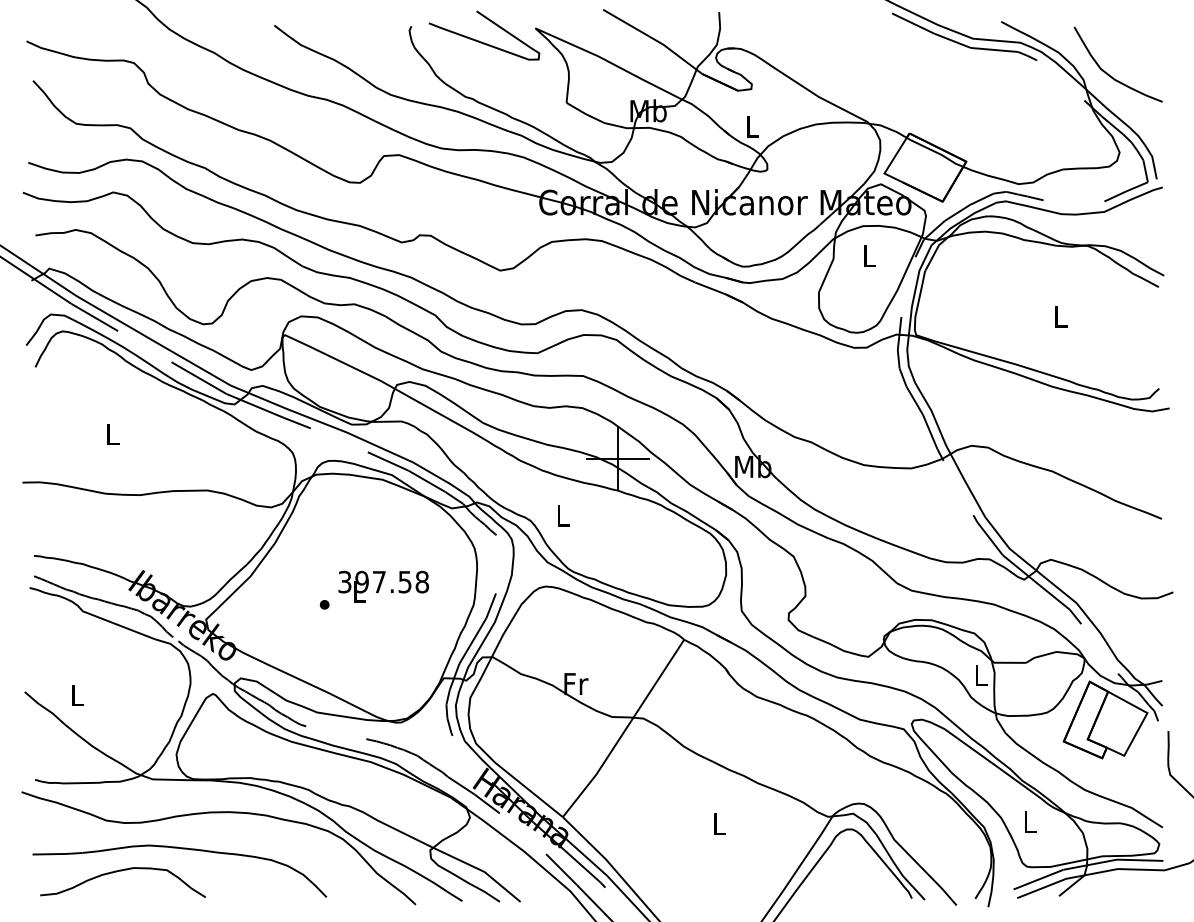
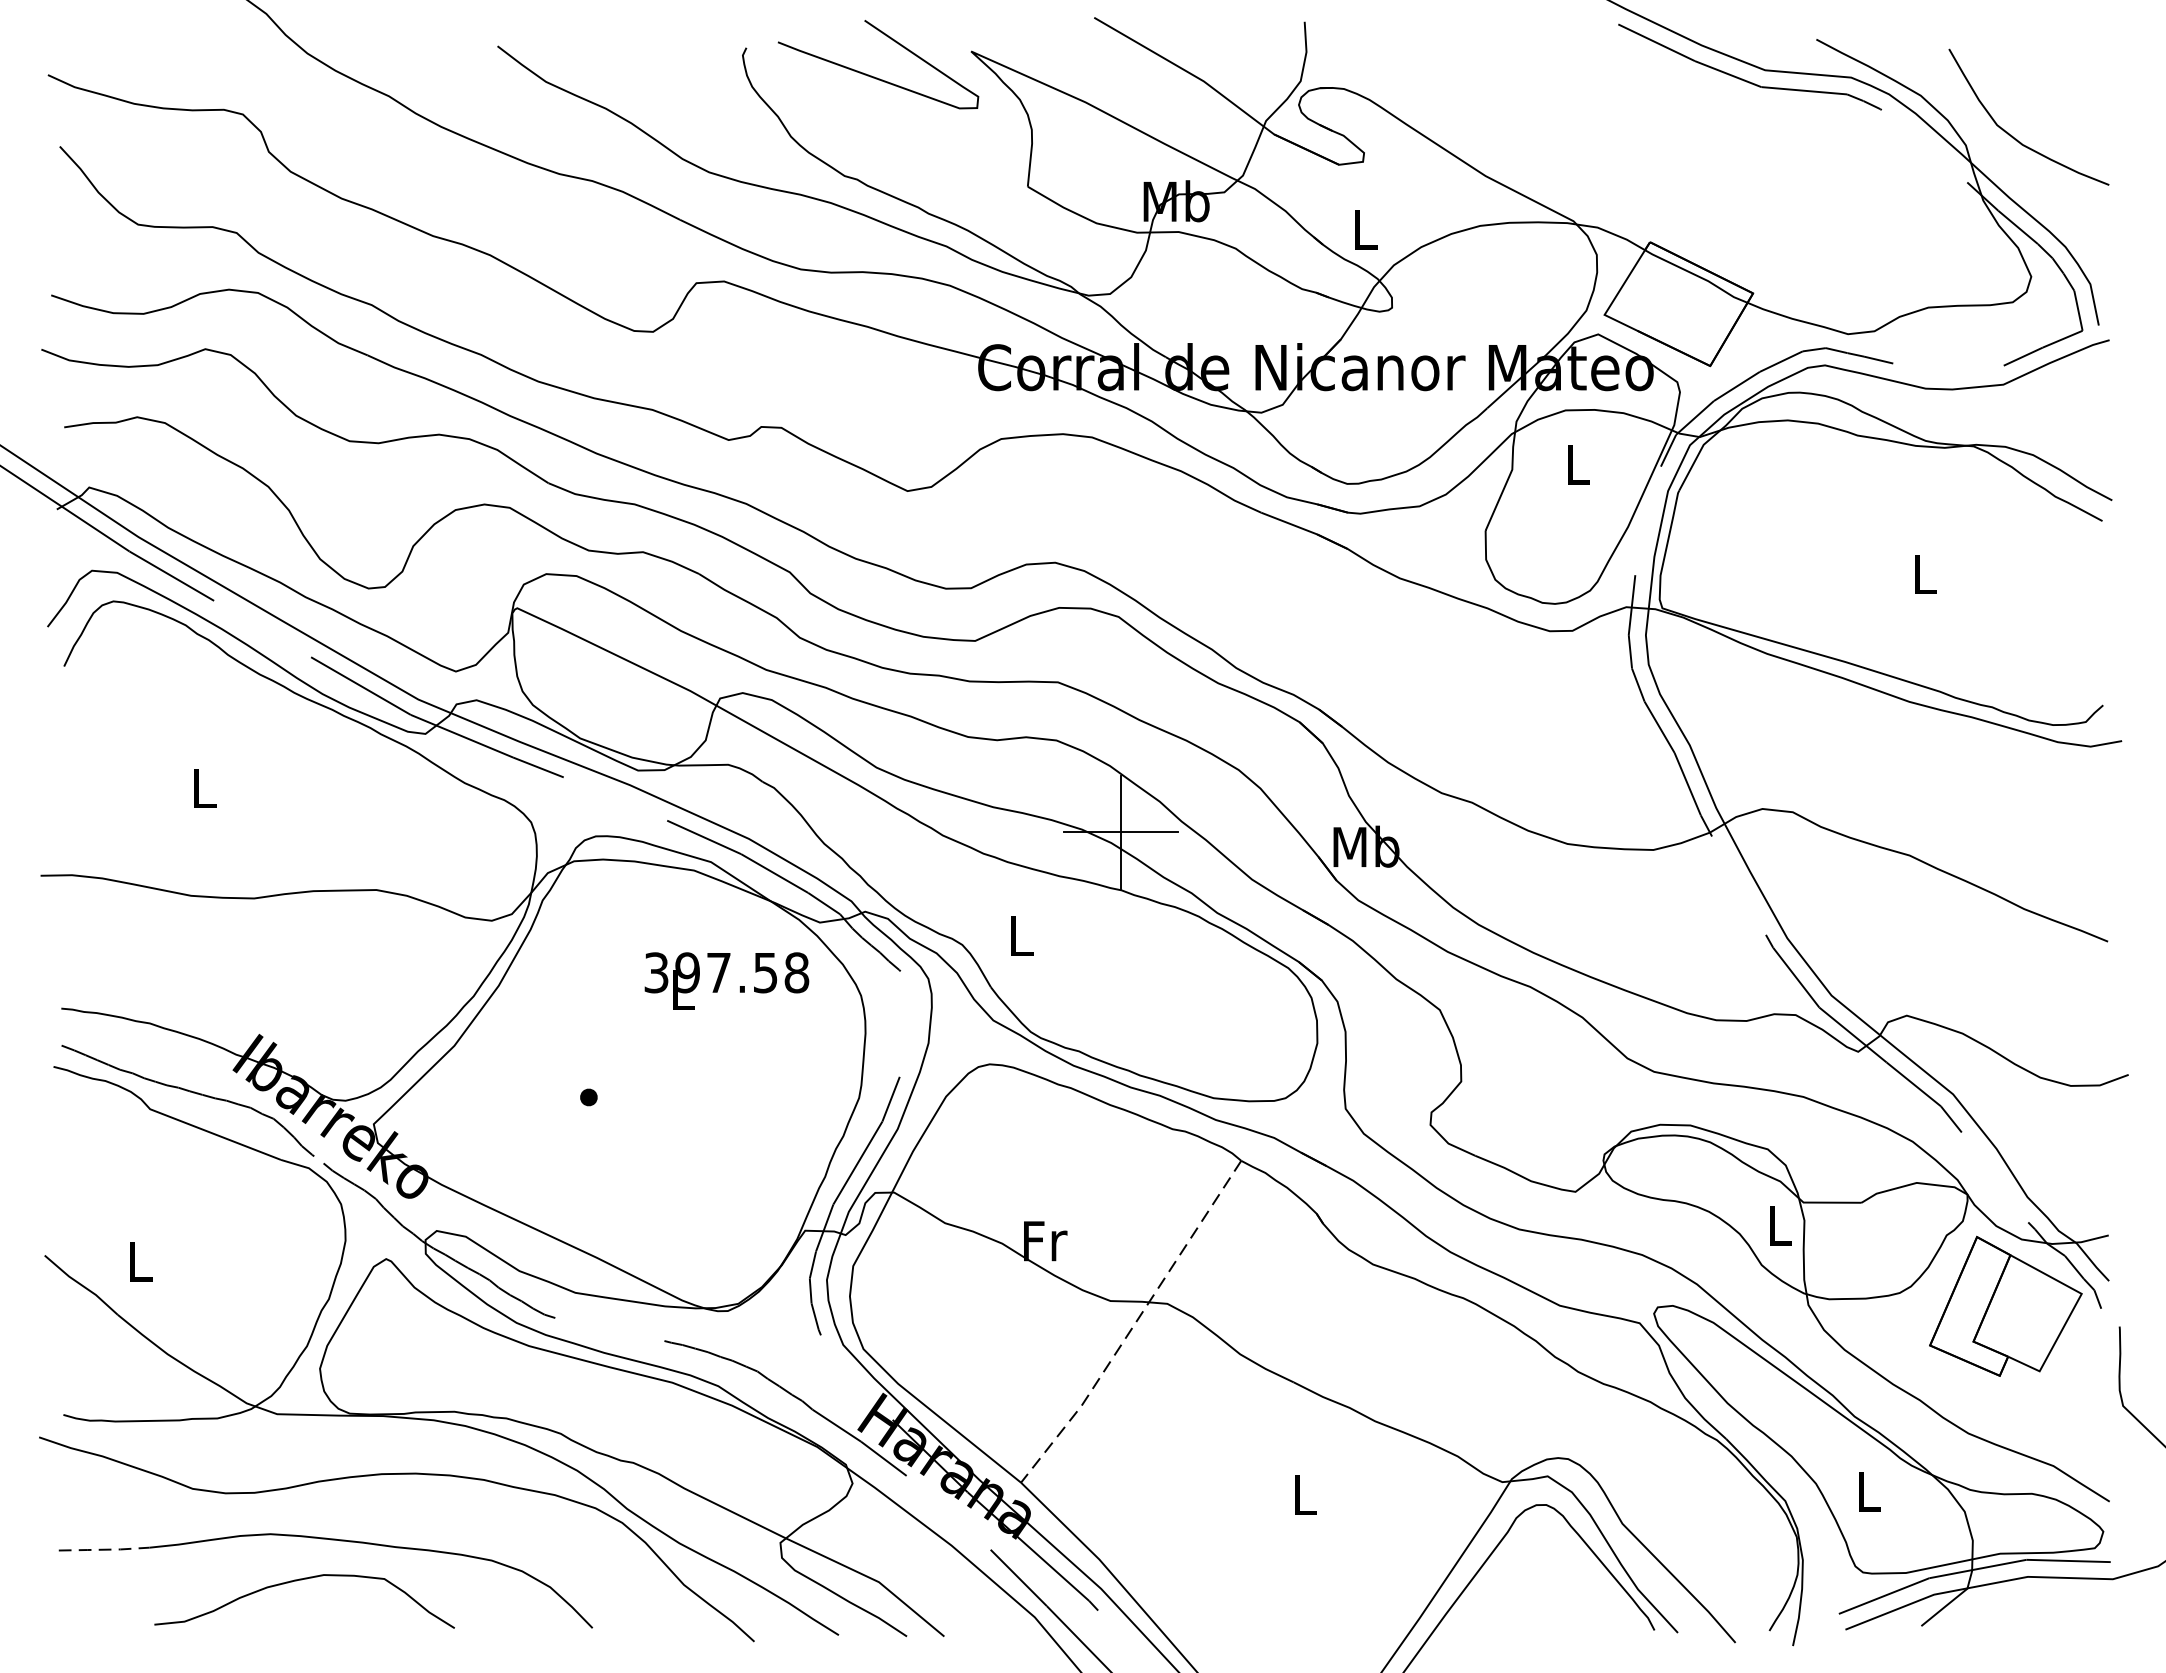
text: (383, 586) -> (726, 980), moved
line: (625, 730) -> (1134, 1325), solid -> dashed
line: (58, 854) -> (105, 1550), solid -> dashed
curve: (122, 871) -> (303, 1581), moved

